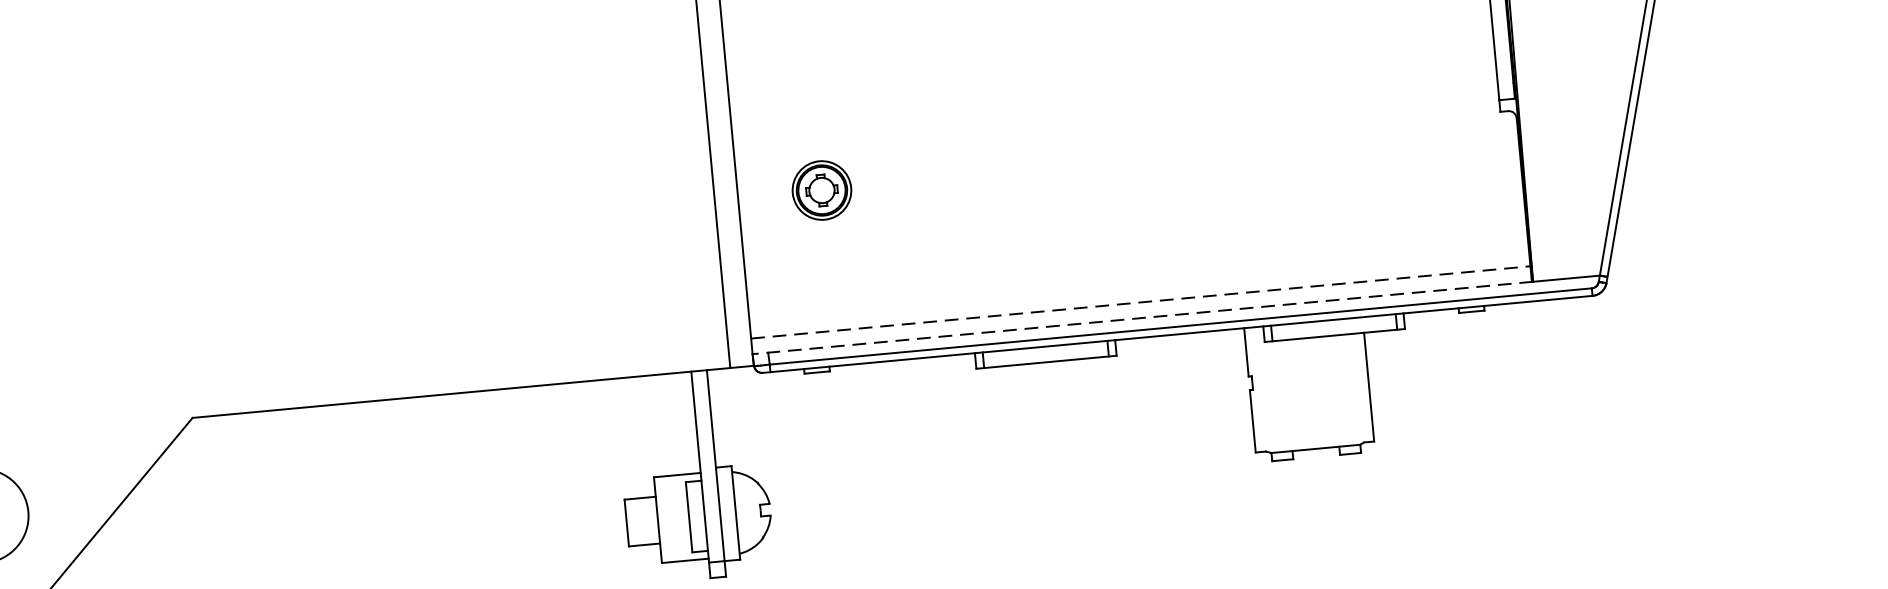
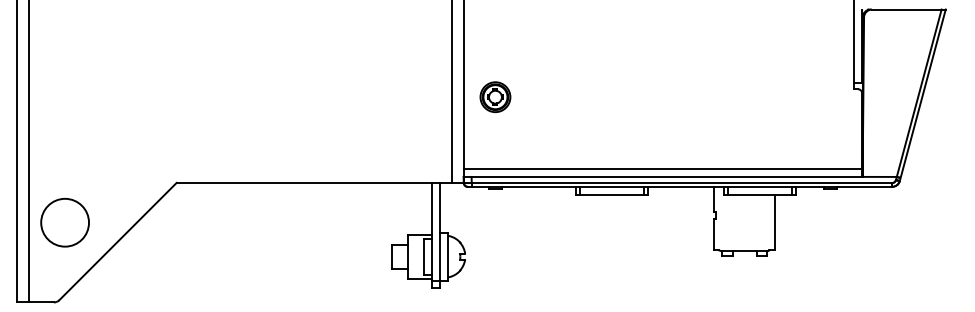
part: (821, 189) -> (495, 96), moved
line: (1142, 301) -> (663, 168), dashed -> solid
line: (1143, 317) -> (663, 176), dashed -> solid

